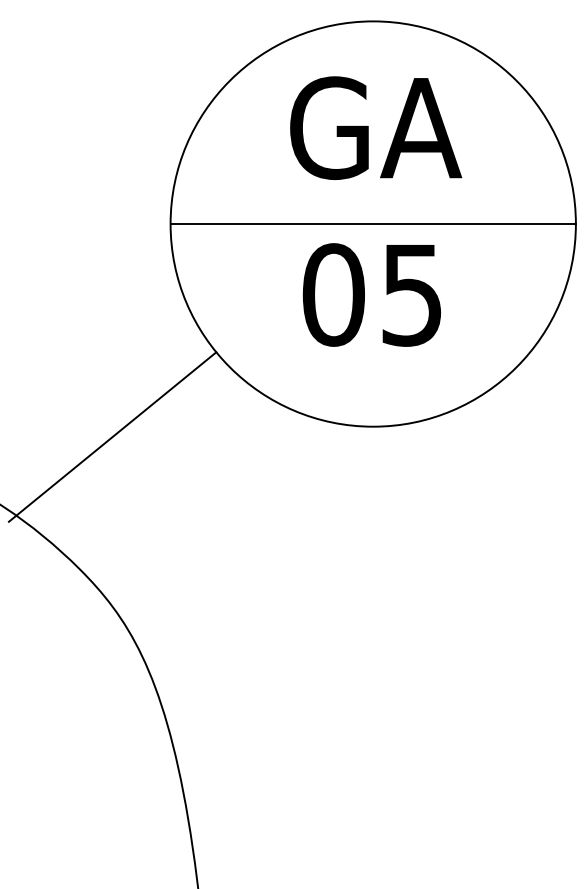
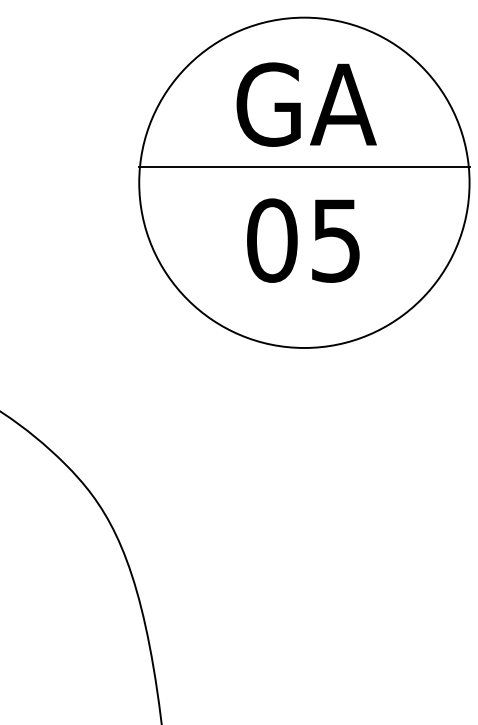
line: (372, 224) -> (303, 167), moved
line: (112, 436) -> (91, 355), removed

